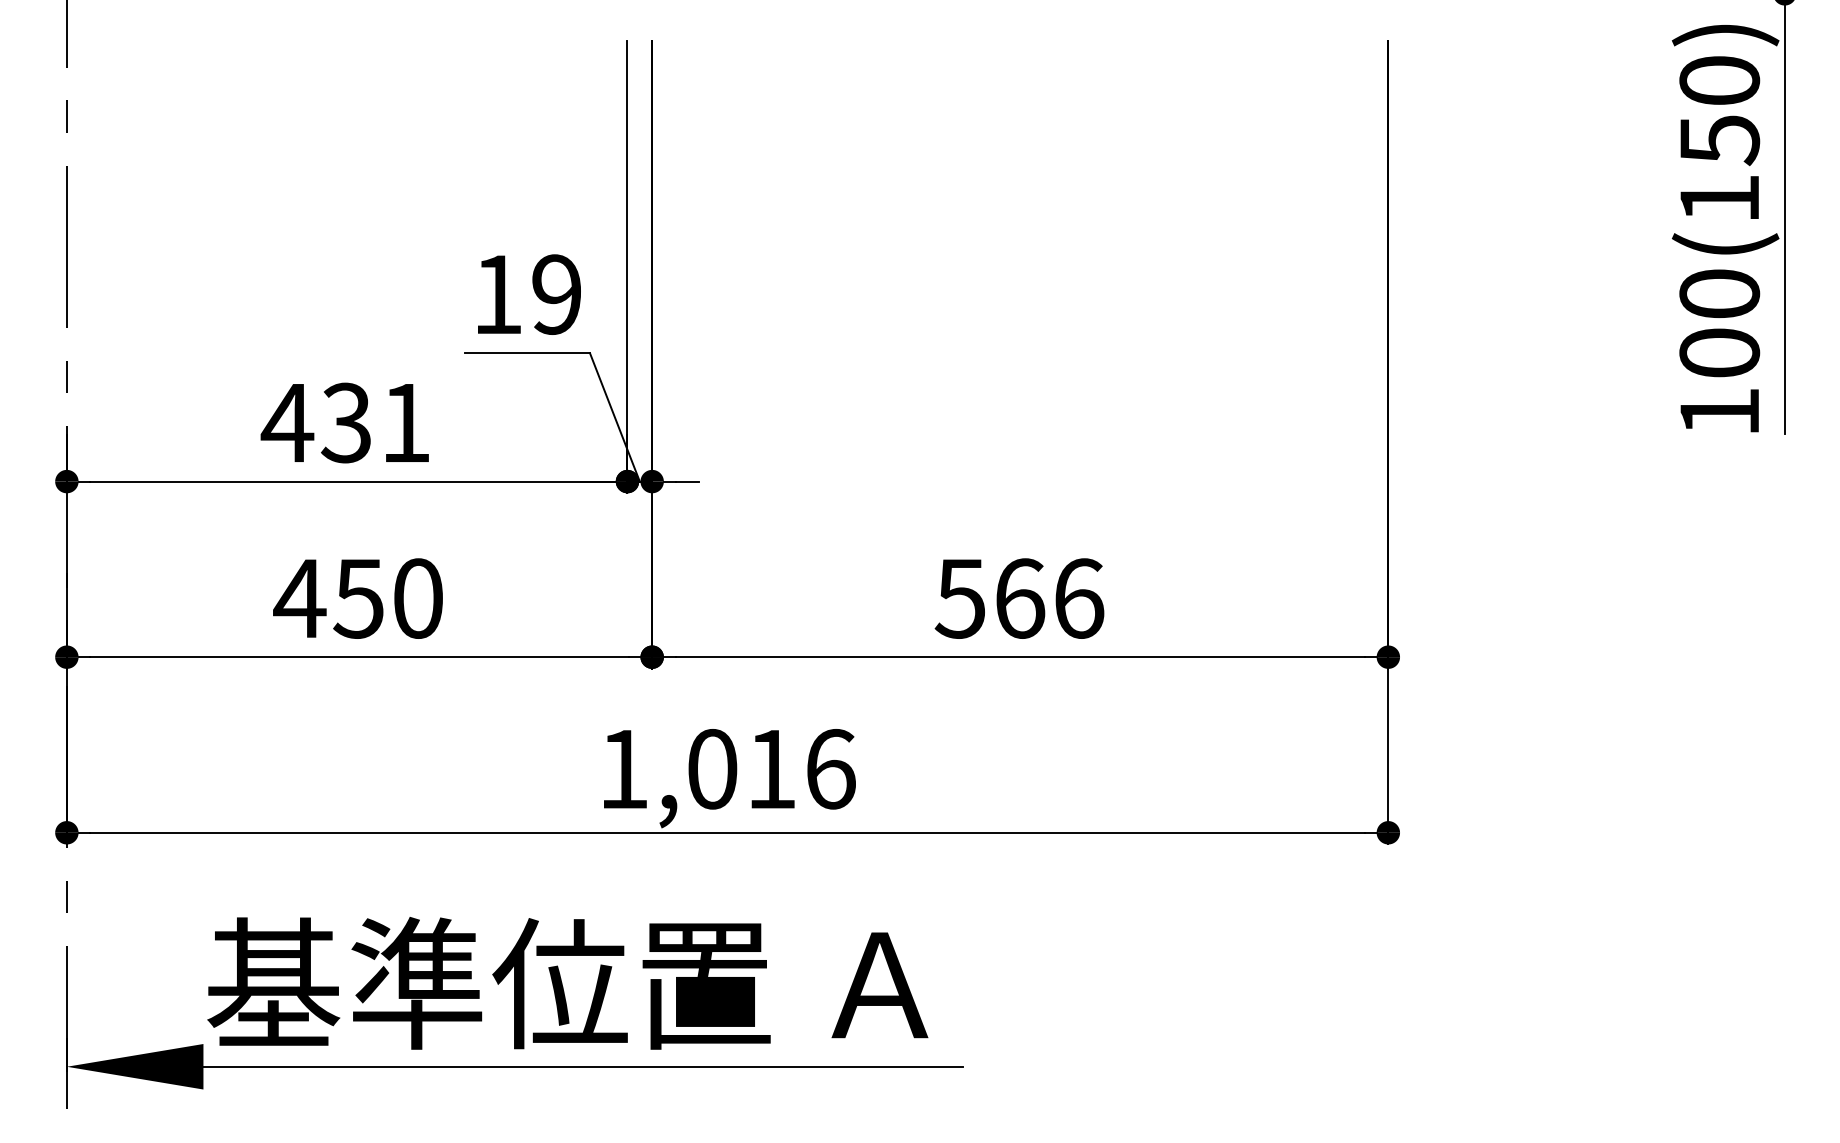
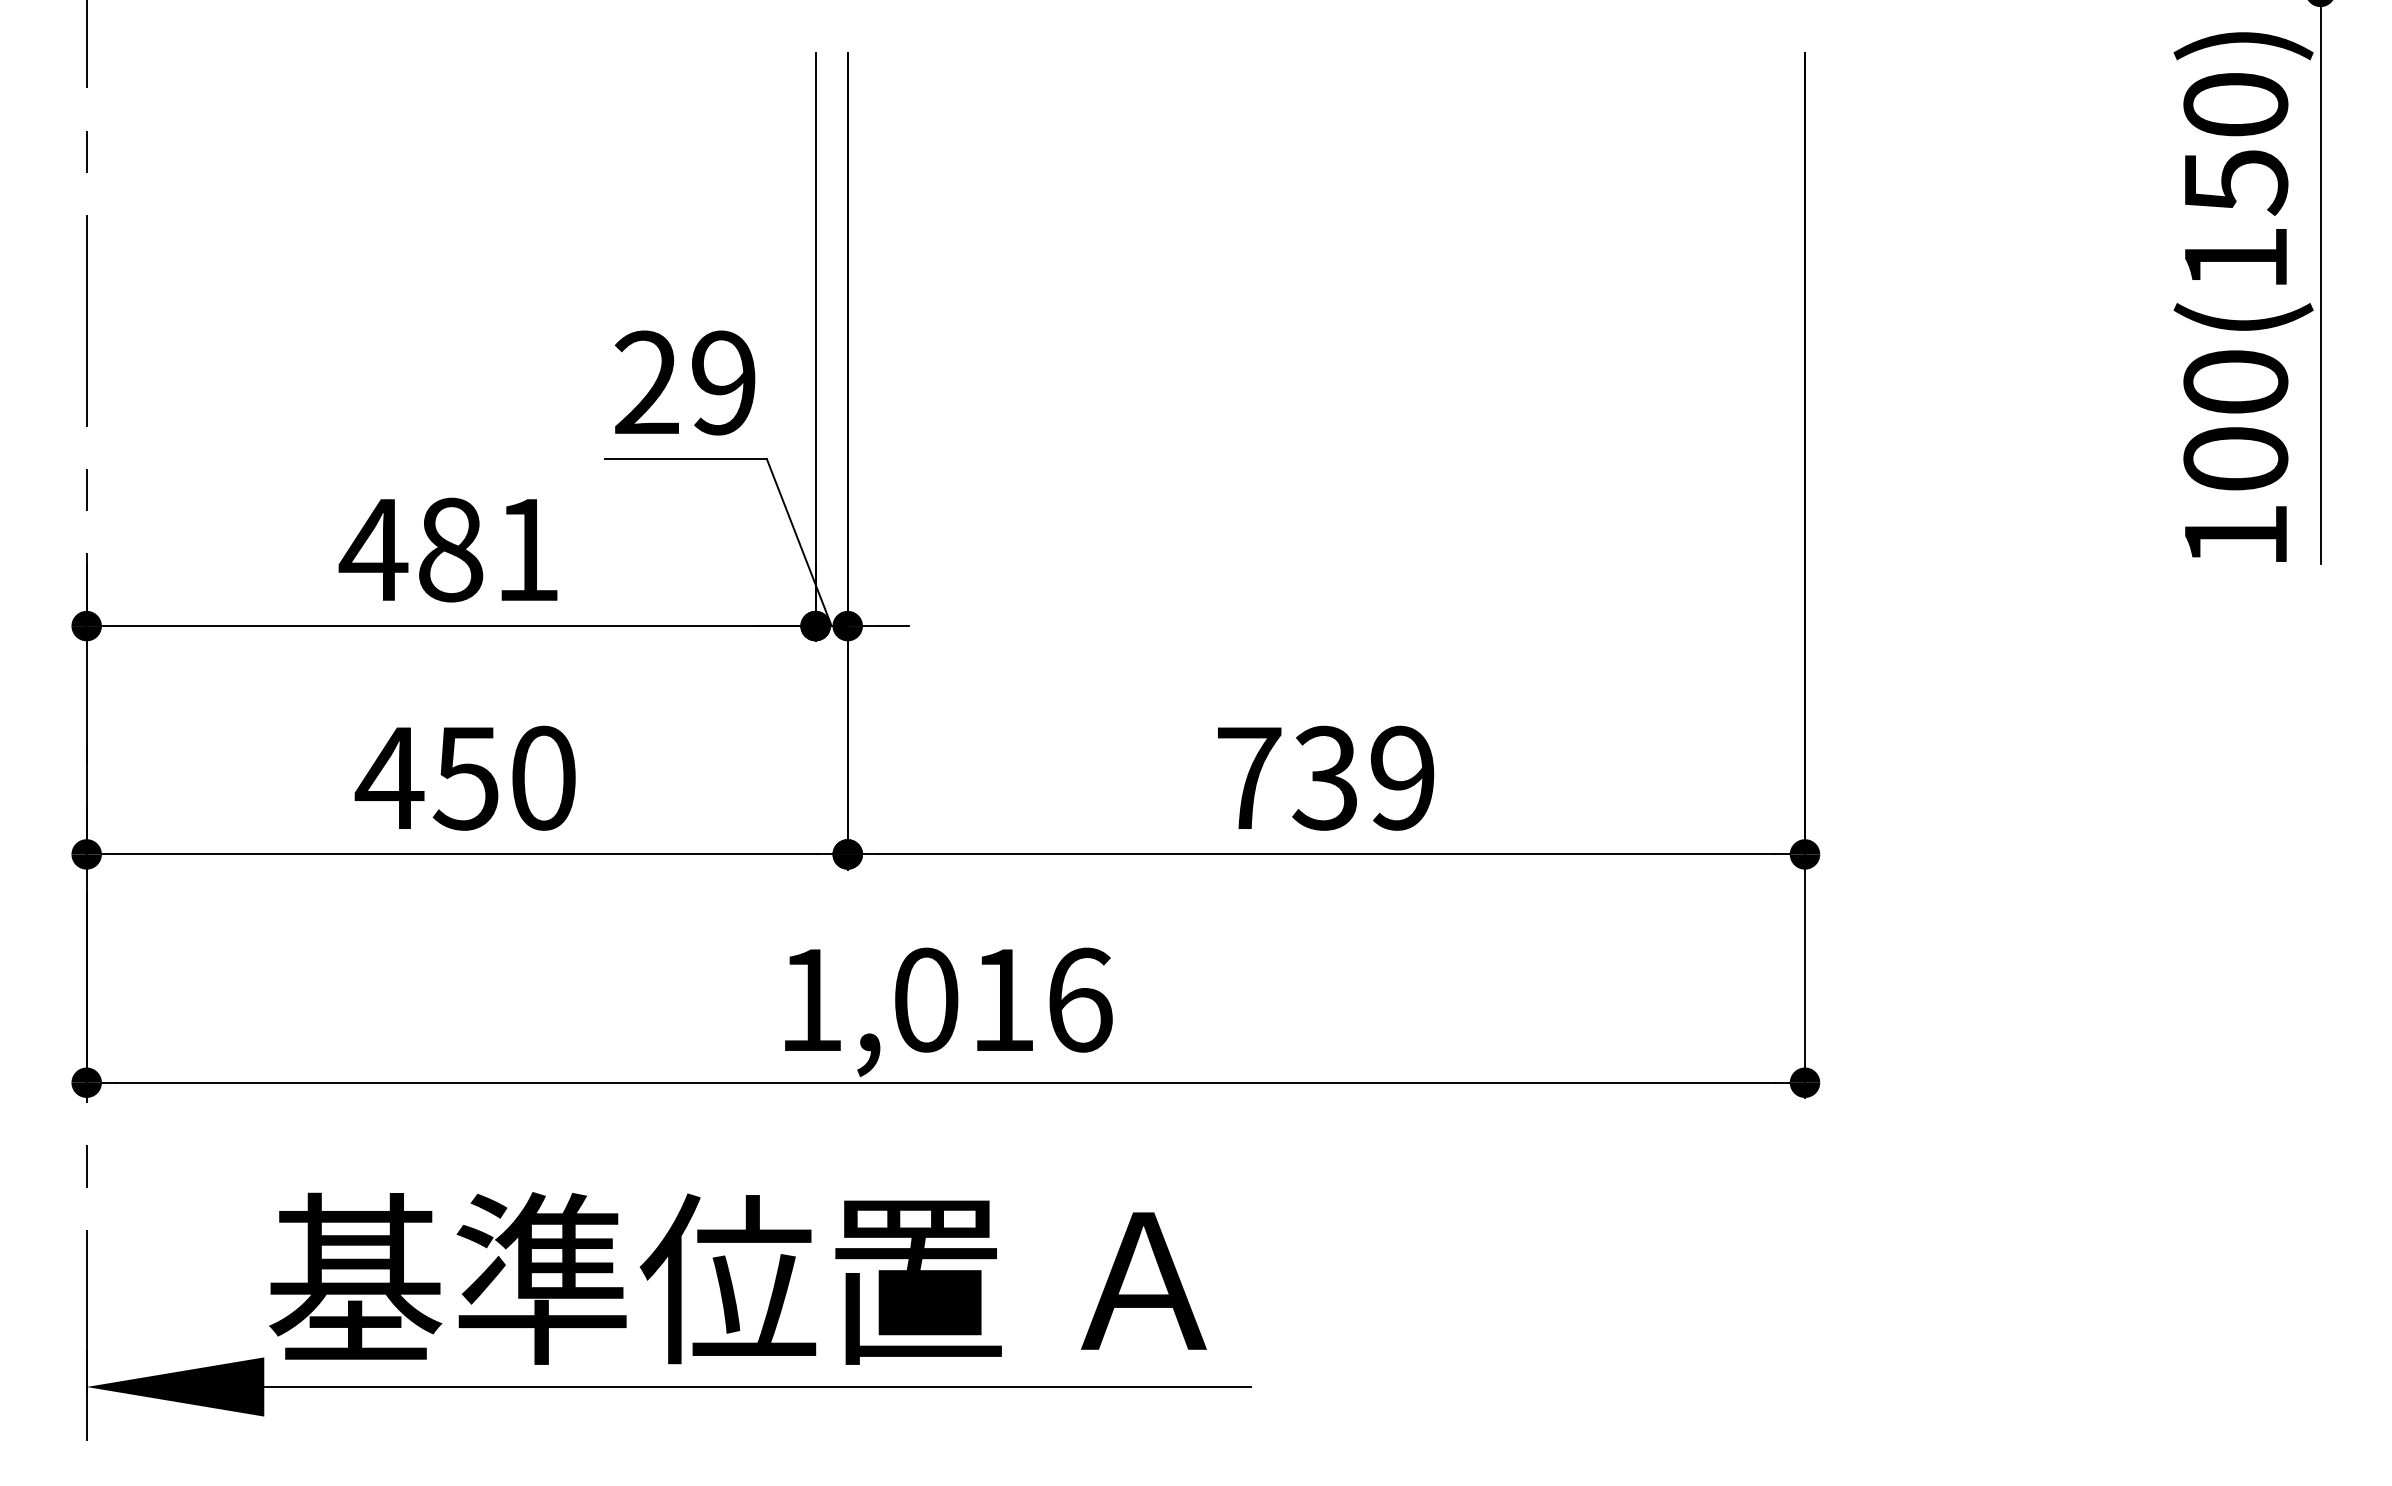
text: (497, 293) -> (646, 381), 19 -> 29
text: (346, 422) -> (450, 549), 431 -> 481
text: (1019, 598) -> (1325, 778), 566 -> 739

